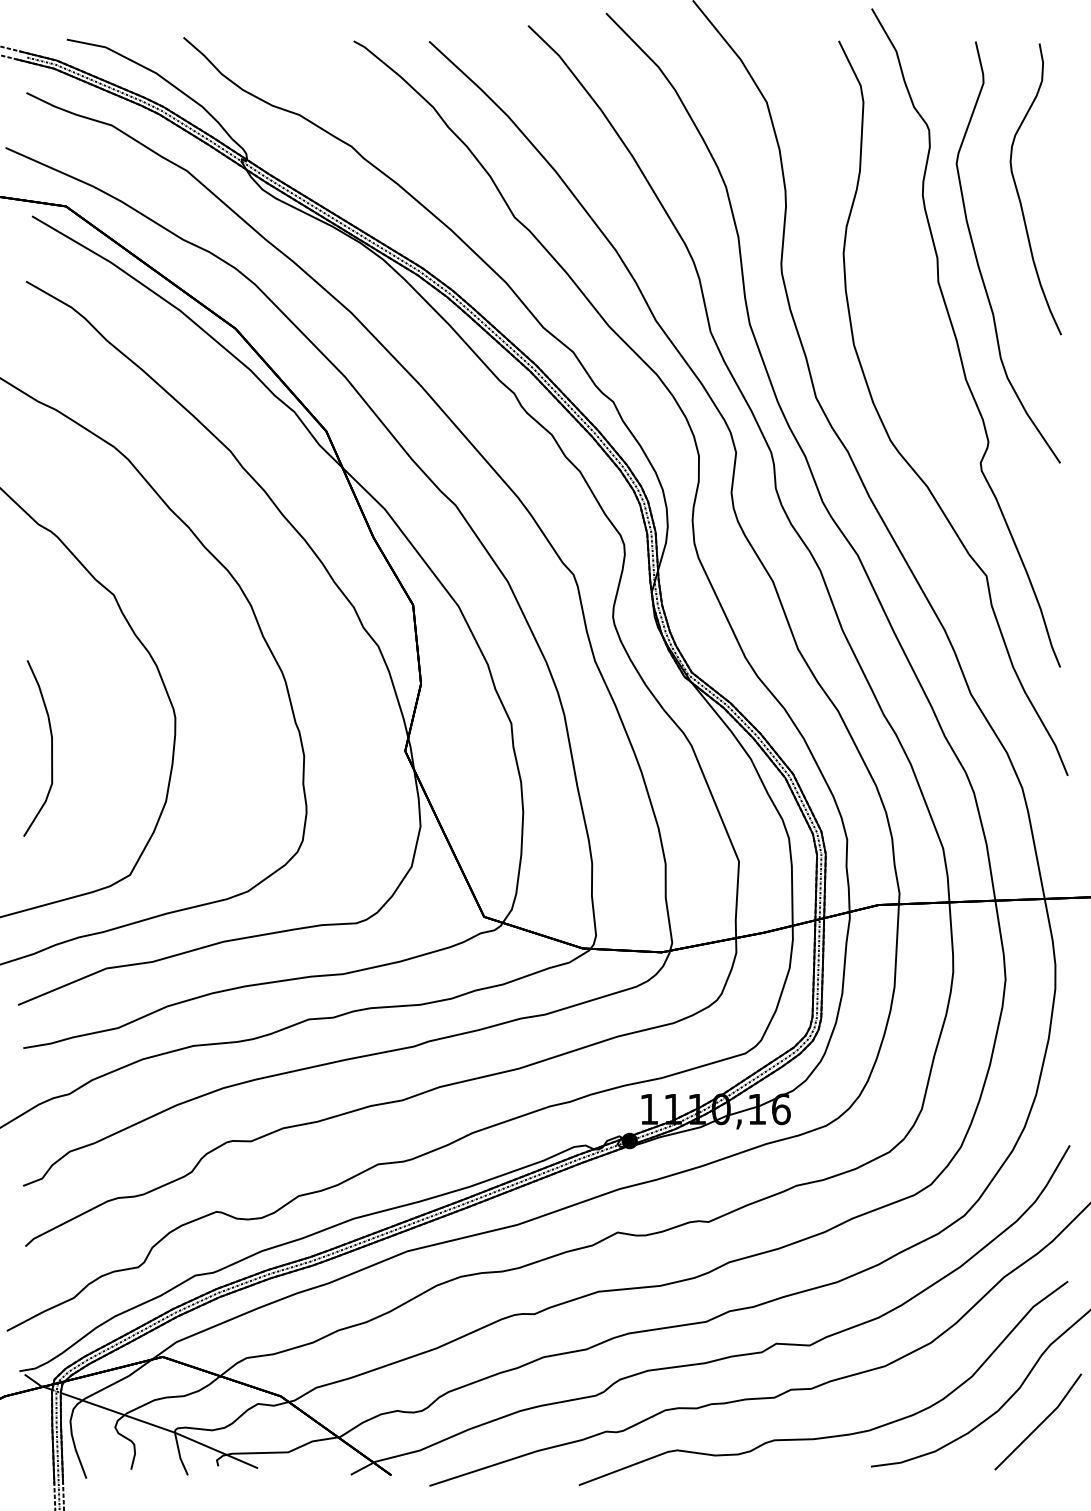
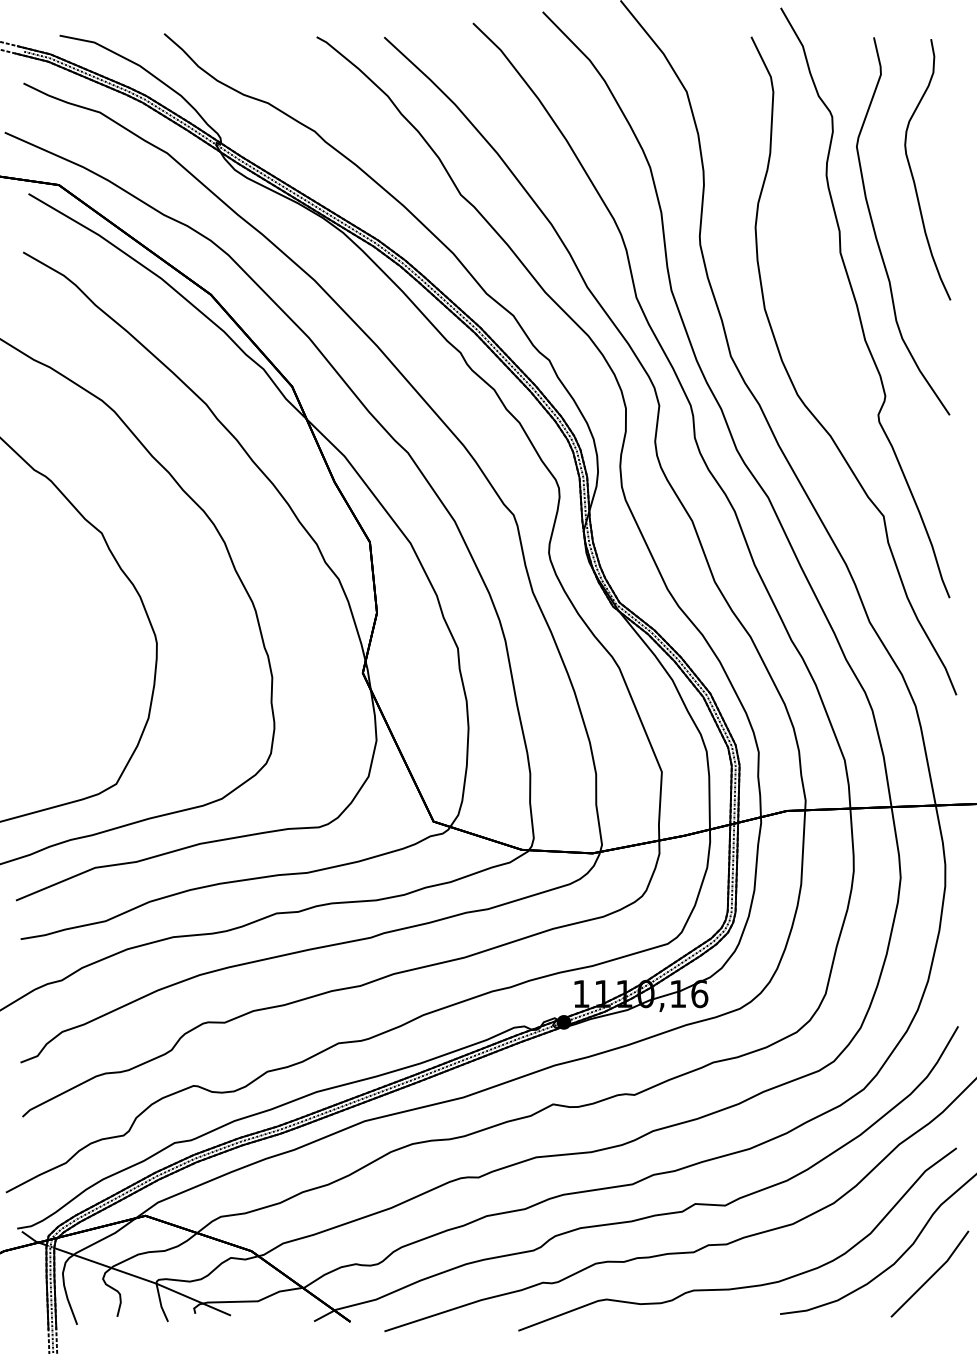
part: (51, 748) -> (45, 670), removed

